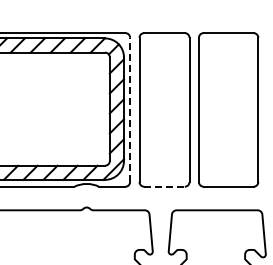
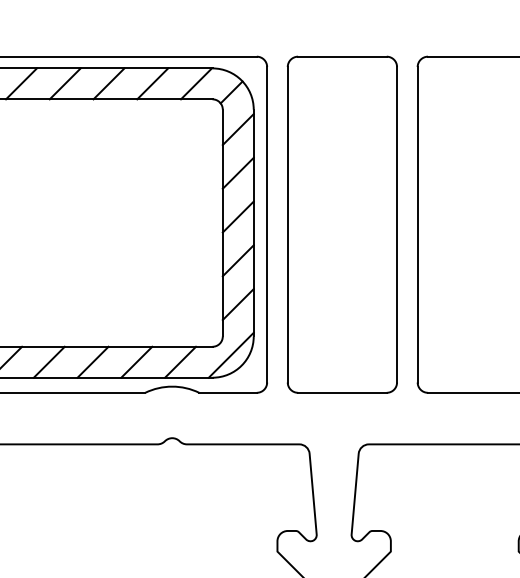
line: (130, 109) -> (267, 223), dashed -> solid
line: (165, 186) -> (344, 392), dashed -> solid

